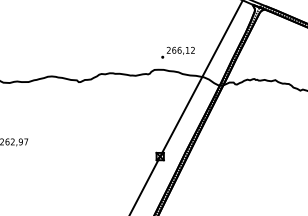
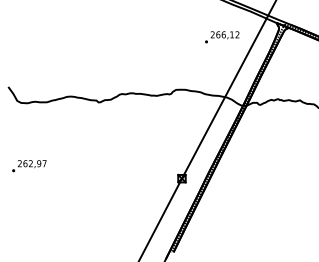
text: (178, 52) -> (222, 37), moved

